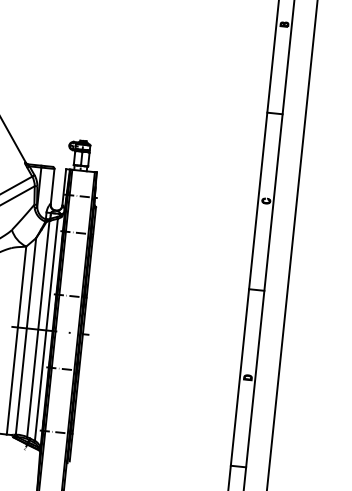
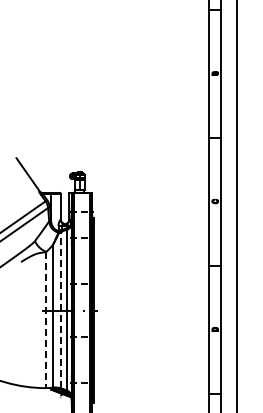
line: (38, 328) -> (61, 309), solid -> dashed
line: (16, 341) -> (46, 320), solid -> dashed

